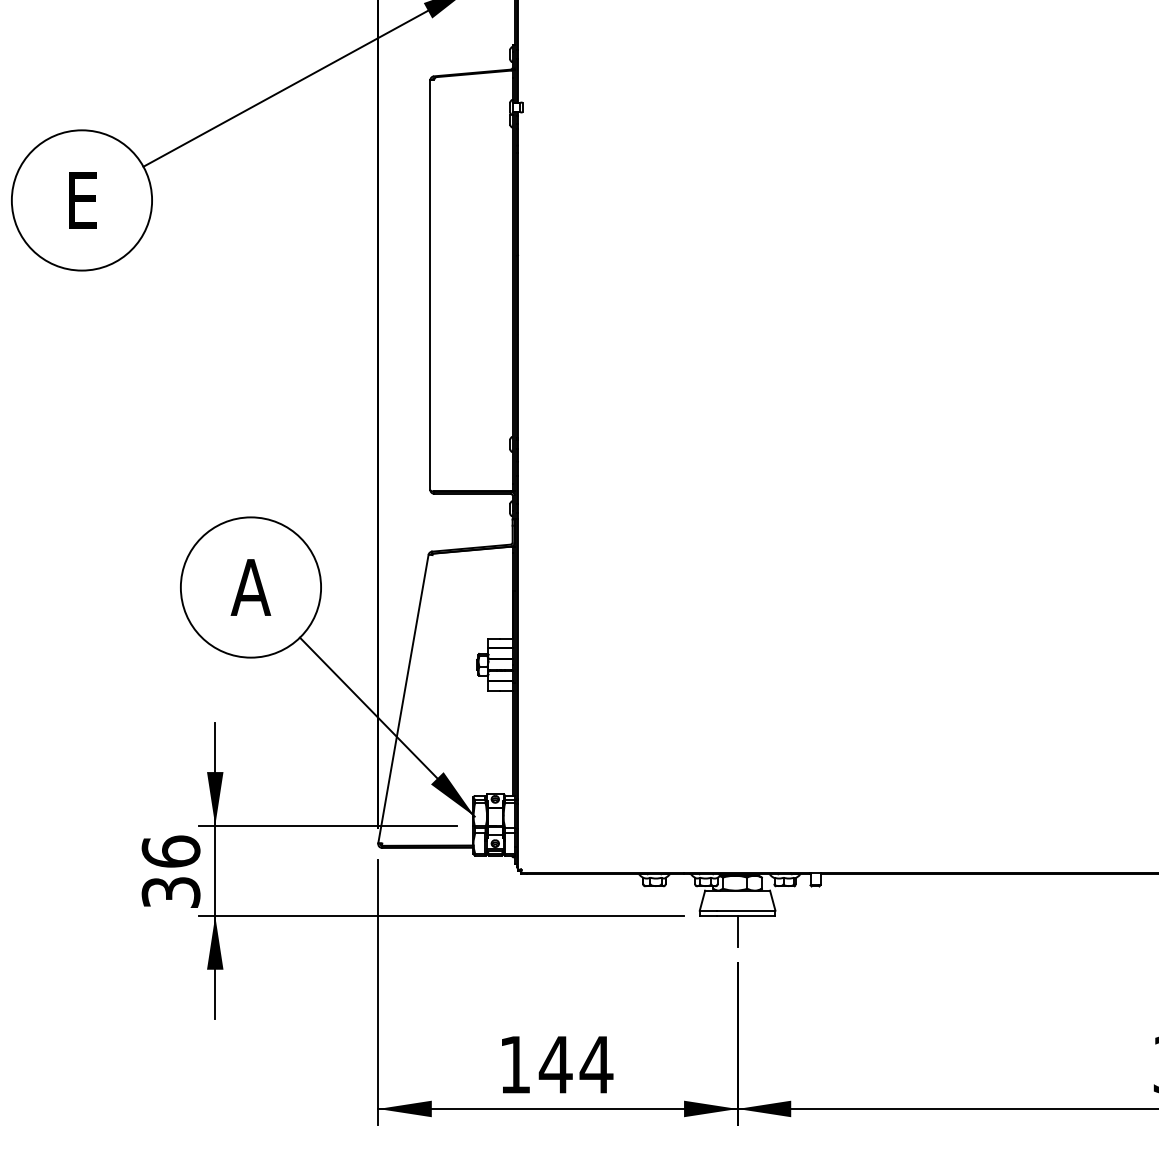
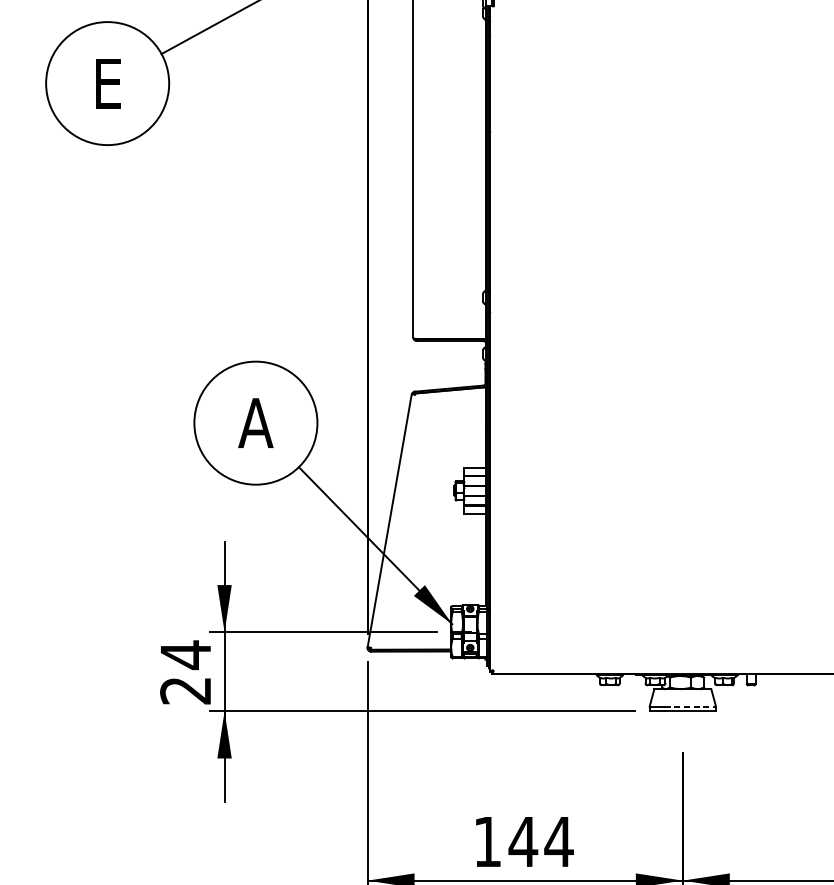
text: (170, 871) -> (185, 672), 36 -> 24
line: (746, 910) -> (690, 706), solid -> dashed
line: (737, 931) -> (682, 724), removed

